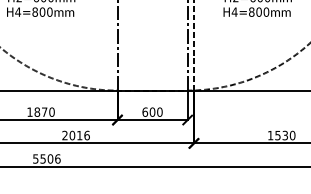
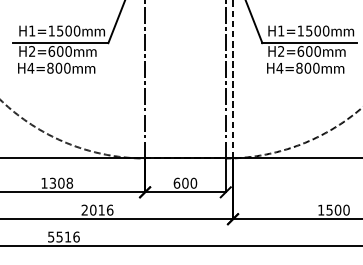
text: (44, 111) -> (61, 182), 1870 -> 1308
text: (284, 134) -> (337, 209), 1530 -> 1500
text: (50, 158) -> (67, 236), 5506 -> 5516

